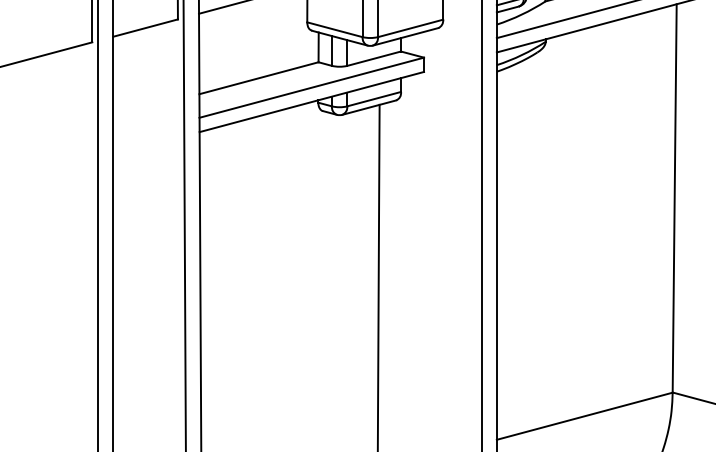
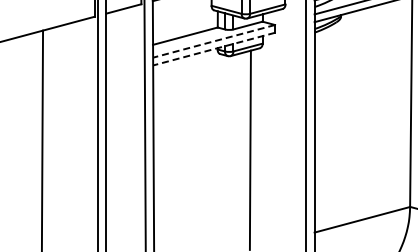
line: (310, 87) -> (213, 41), solid -> dashed
line: (310, 102) -> (213, 49), solid -> dashed

